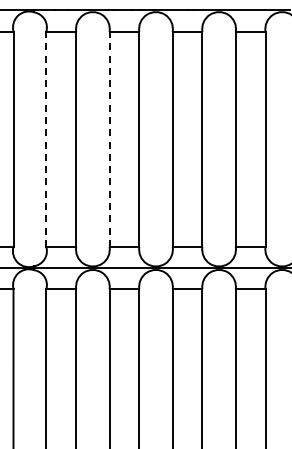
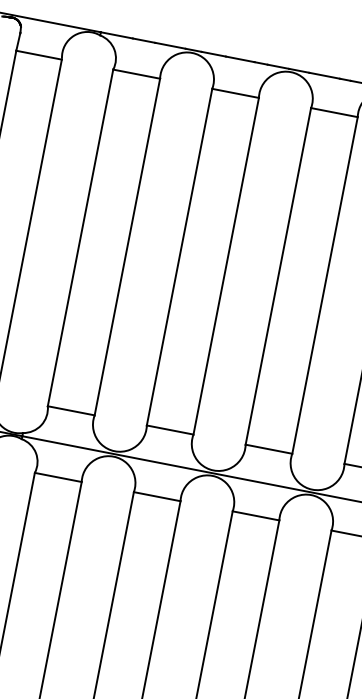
line: (46, 138) -> (81, 236), dashed -> solid
line: (109, 138) -> (179, 255), dashed -> solid

